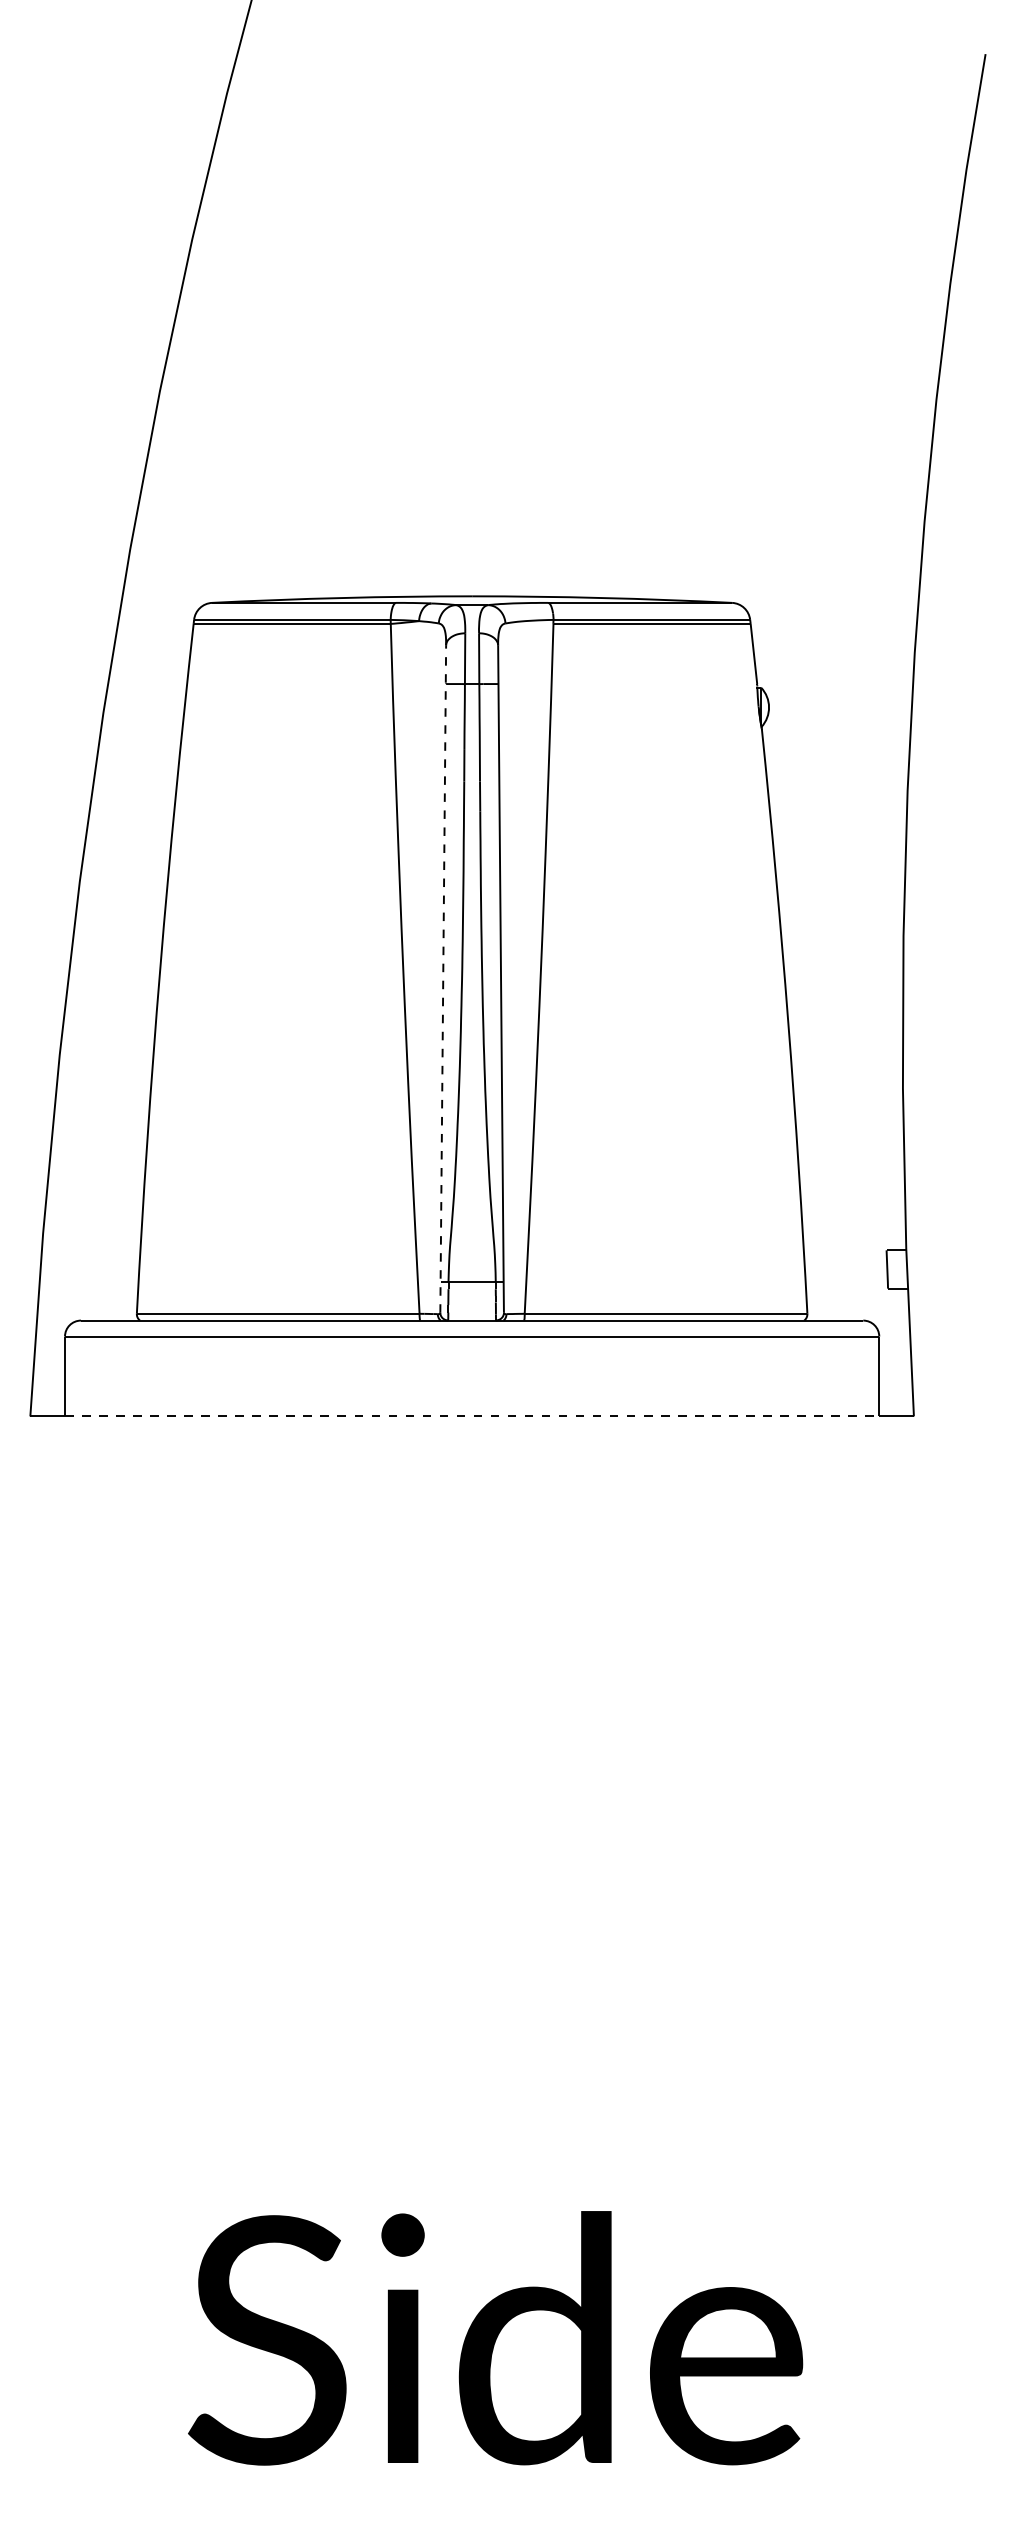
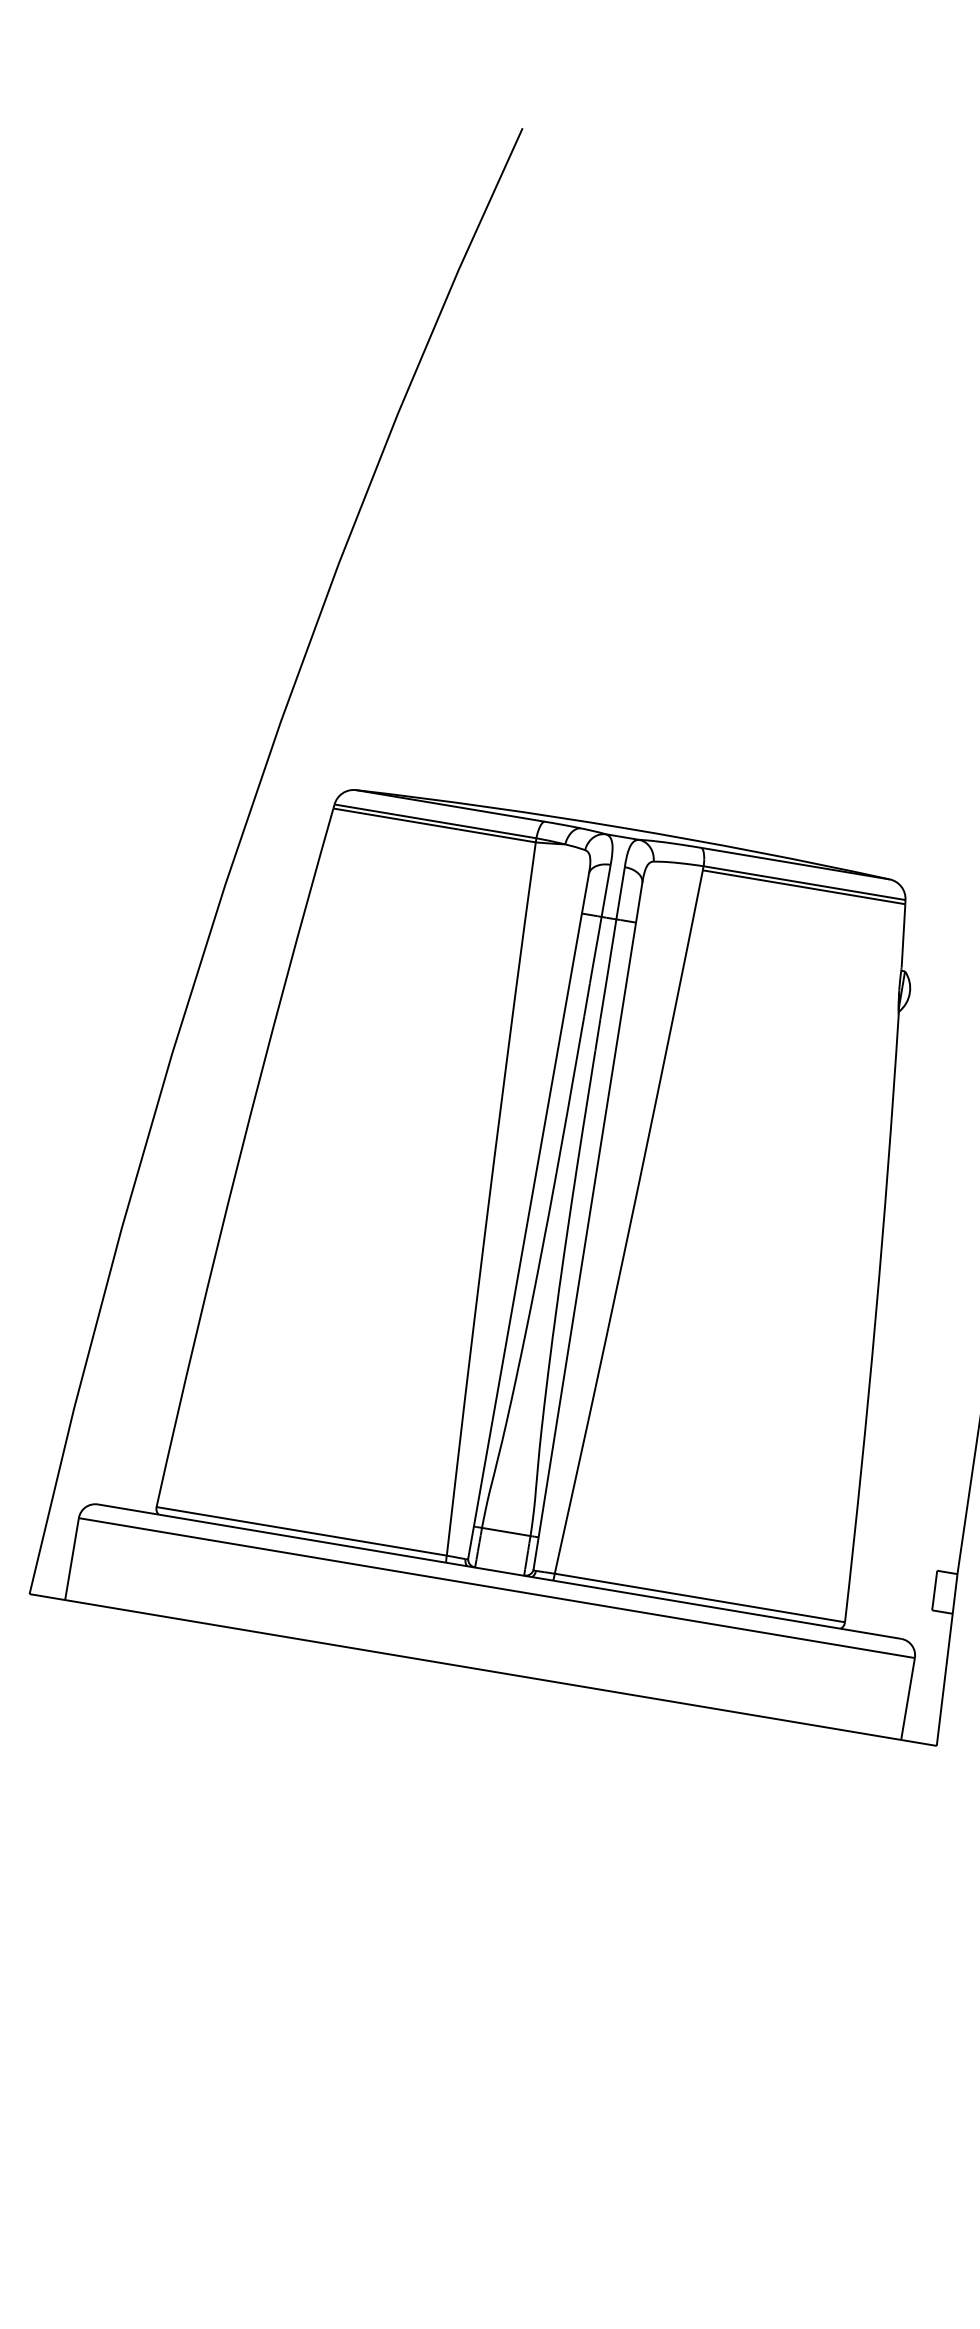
line: (443, 979) -> (528, 1216), dashed -> solid
line: (472, 1416) -> (483, 1670), dashed -> solid

